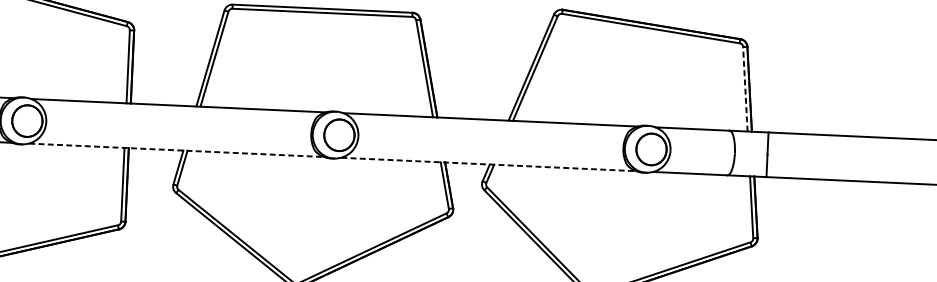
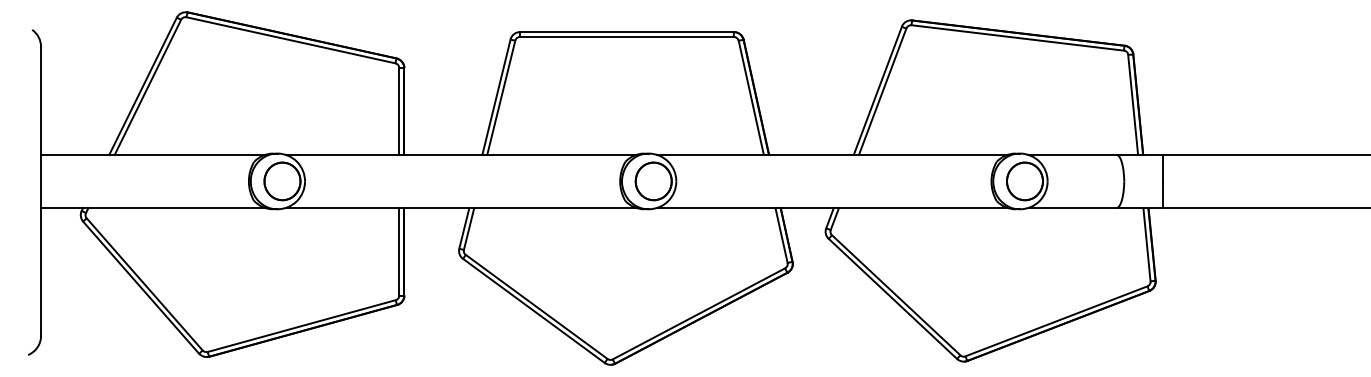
line: (745, 88) -> (1133, 104), dashed -> solid
line: (176, 150) -> (461, 208), dashed -> solid
line: (488, 164) -> (832, 208), dashed -> solid

